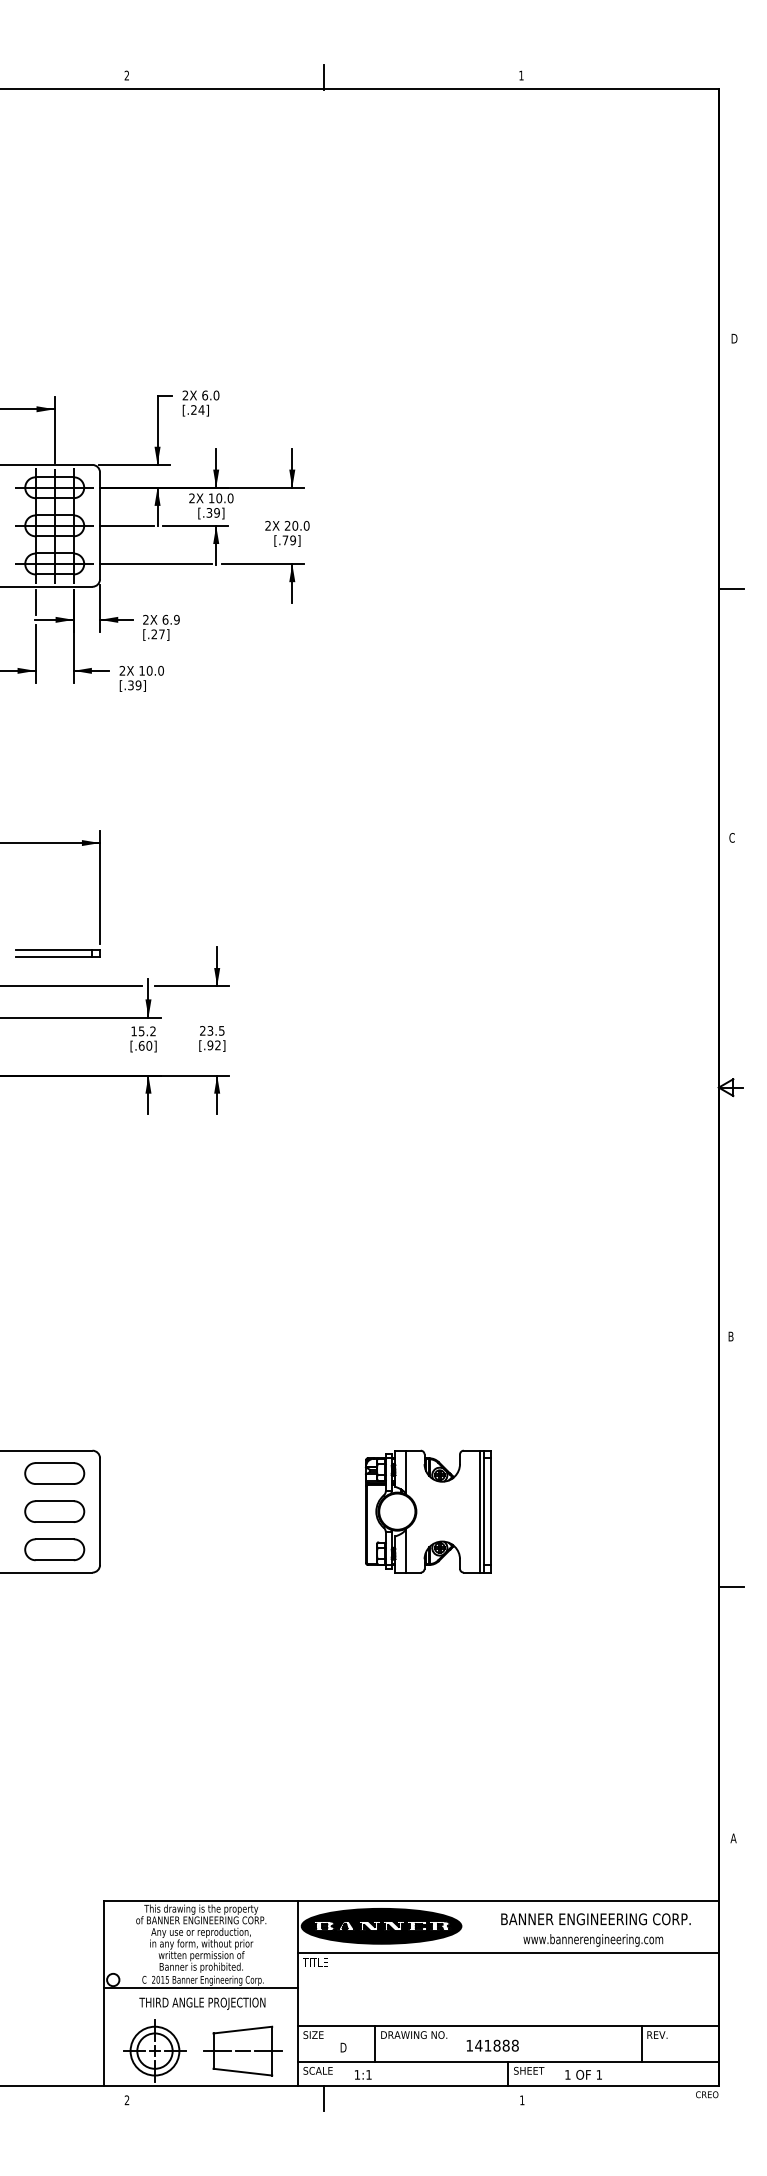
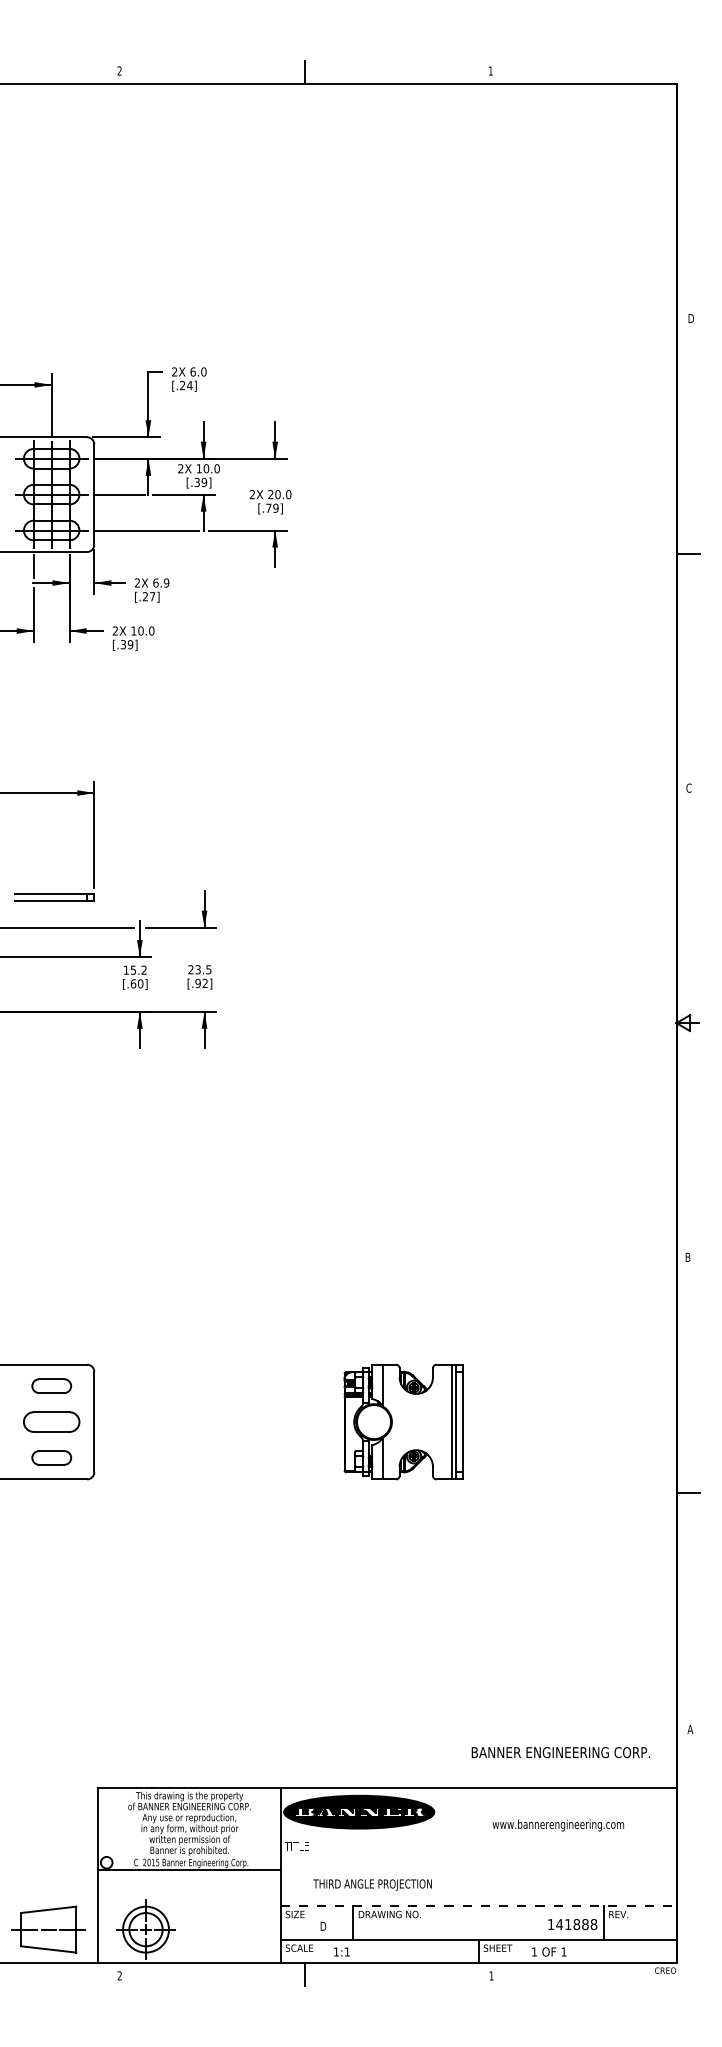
part: (54, 1472) -> (51, 1385), size x0.7
part: (54, 1549) -> (51, 1457), size x0.7
text: (595, 1919) -> (560, 1752), moved
line: (508, 1953) -> (478, 1837), removed
text: (202, 2003) -> (372, 1884), moved
line: (509, 2026) -> (479, 1906), solid -> dashed
text: (492, 2045) -> (572, 1924), moved
part: (242, 2050) -> (48, 1929), moved

